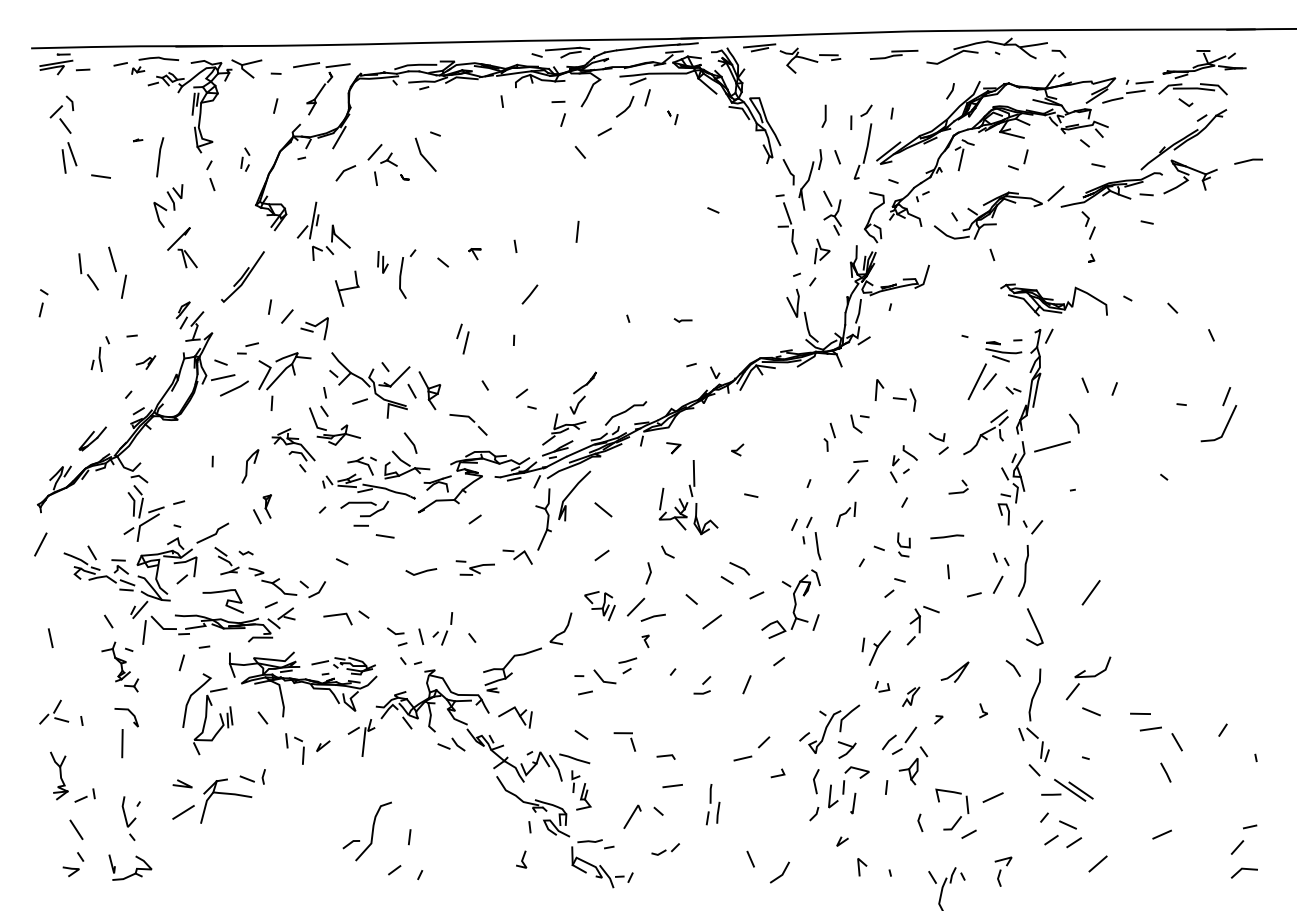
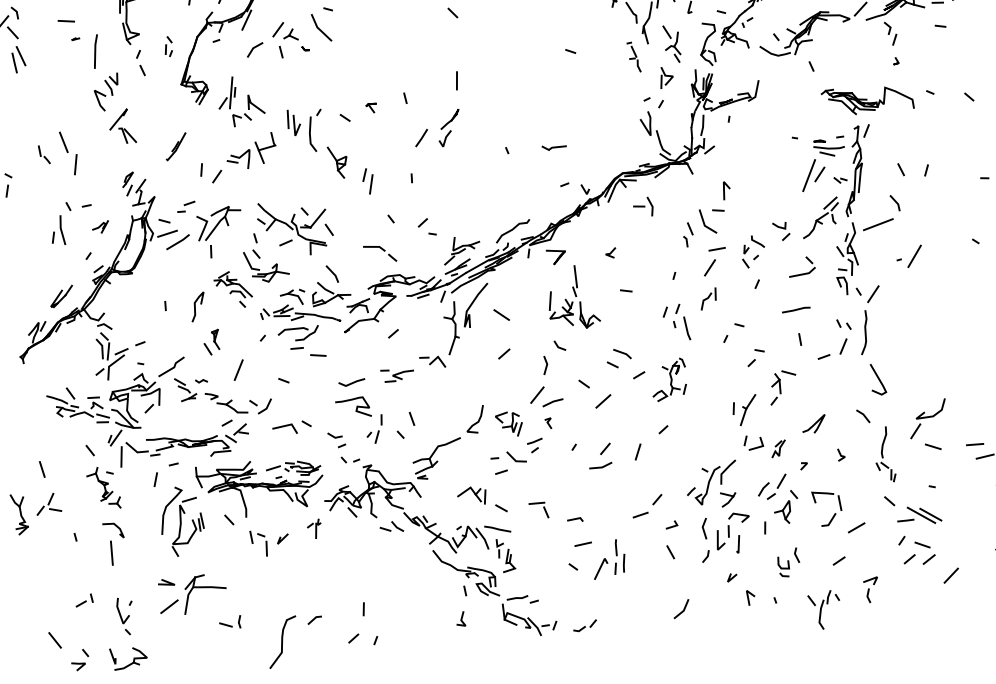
line: (100, 176) -> (65, 21), moved
part: (786, 224) -> (634, 57), size x0.6
part: (382, 262) -> (293, 122), size x1.4
part: (88, 271) -> (44, 154), size x0.6
part: (242, 276) -> (175, 146), size x0.6
part: (682, 320) -> (553, 147), size x1.6
part: (314, 328) -> (238, 159), moved
part: (99, 353) -> (60, 223), size x1.4
part: (429, 390) -> (337, 162), moved
part: (582, 392) -> (448, 127), moved
part: (904, 399) -> (643, 206), moved
part: (859, 423) -> (712, 220), size x1.6
part: (673, 448) -> (556, 257), size x1.6
part: (857, 471) -> (714, 261), size x1.4
part: (958, 486) -> (801, 266), size x1.6
part: (1032, 527) -> (867, 294), size x1.4
line: (40, 544) -> (238, 370), moved
part: (903, 544) -> (783, 566), moved
line: (1090, 592) -> (914, 256), moved
curve: (226, 601) -> (356, 407), moved
part: (790, 603) -> (668, 379), size x0.7
part: (599, 606) -> (508, 424), moved
line: (421, 636) -> (412, 418), moved
part: (702, 685) -> (600, 456), size x1.6
part: (882, 686) -> (753, 442), size x1.6
part: (54, 711) -> (48, 503), moved
part: (1033, 715) -> (884, 454), size x0.7
part: (515, 717) -> (472, 496), moved
part: (361, 737) -> (314, 528), size x0.6
part: (59, 775) -> (19, 513), moved
part: (252, 776) -> (230, 622), moved
line: (632, 816) -> (600, 568), moved
part: (960, 816) -> (834, 513), moved
line: (76, 829) -> (55, 640), moved
curve: (373, 831) -> (282, 642), moved
part: (665, 849) -> (584, 626), moved
line: (750, 858) -> (670, 551), moved

